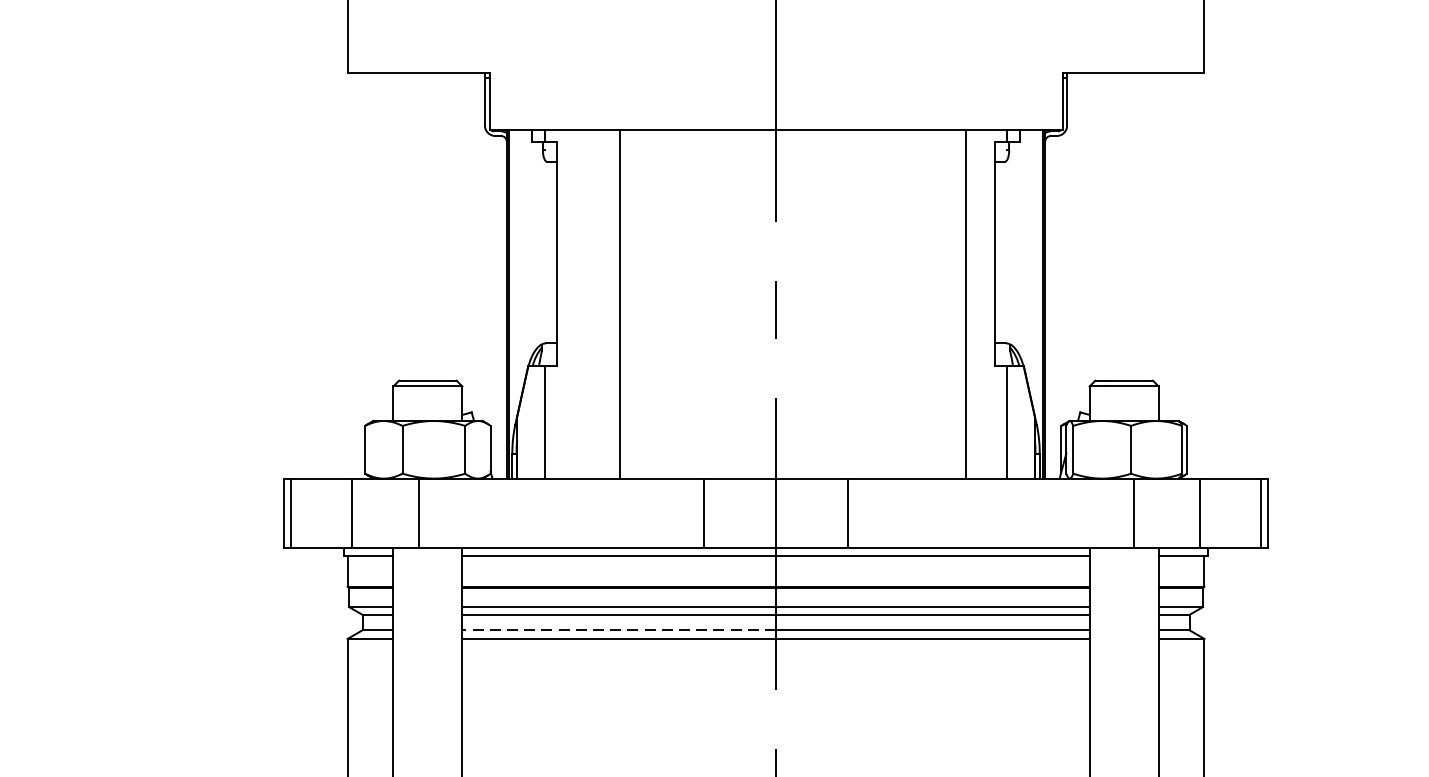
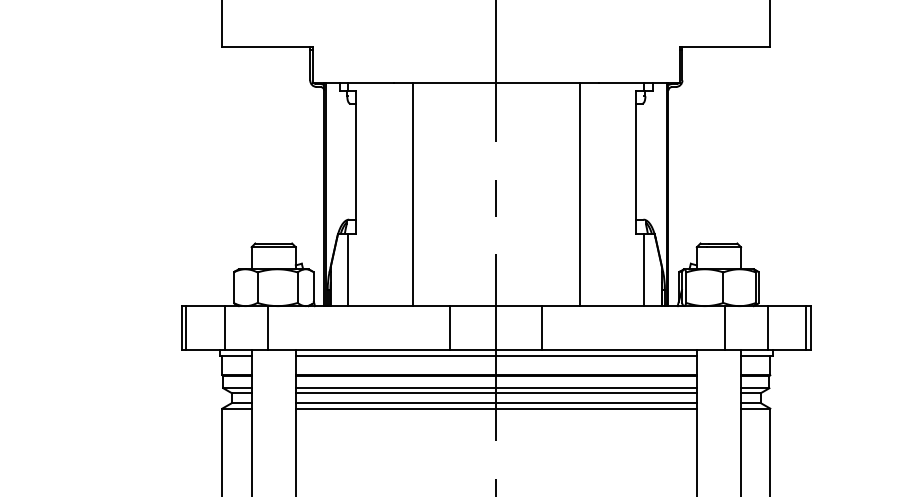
line: (619, 304) -> (412, 194), moved
line: (967, 304) -> (580, 194), moved
line: (618, 630) -> (395, 403), dashed -> solid

